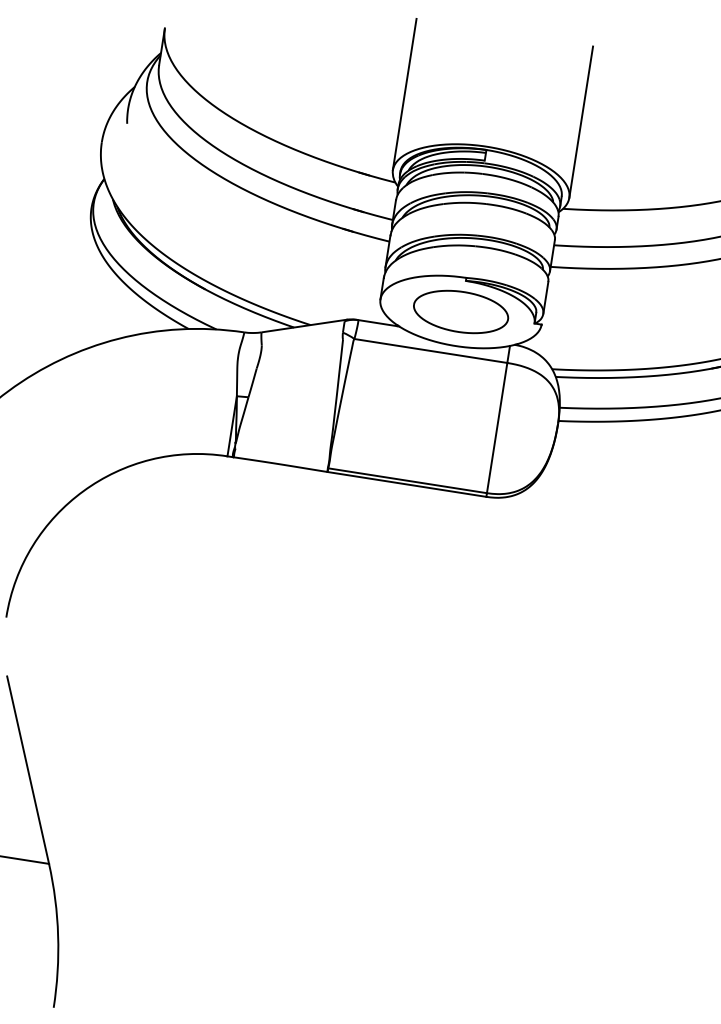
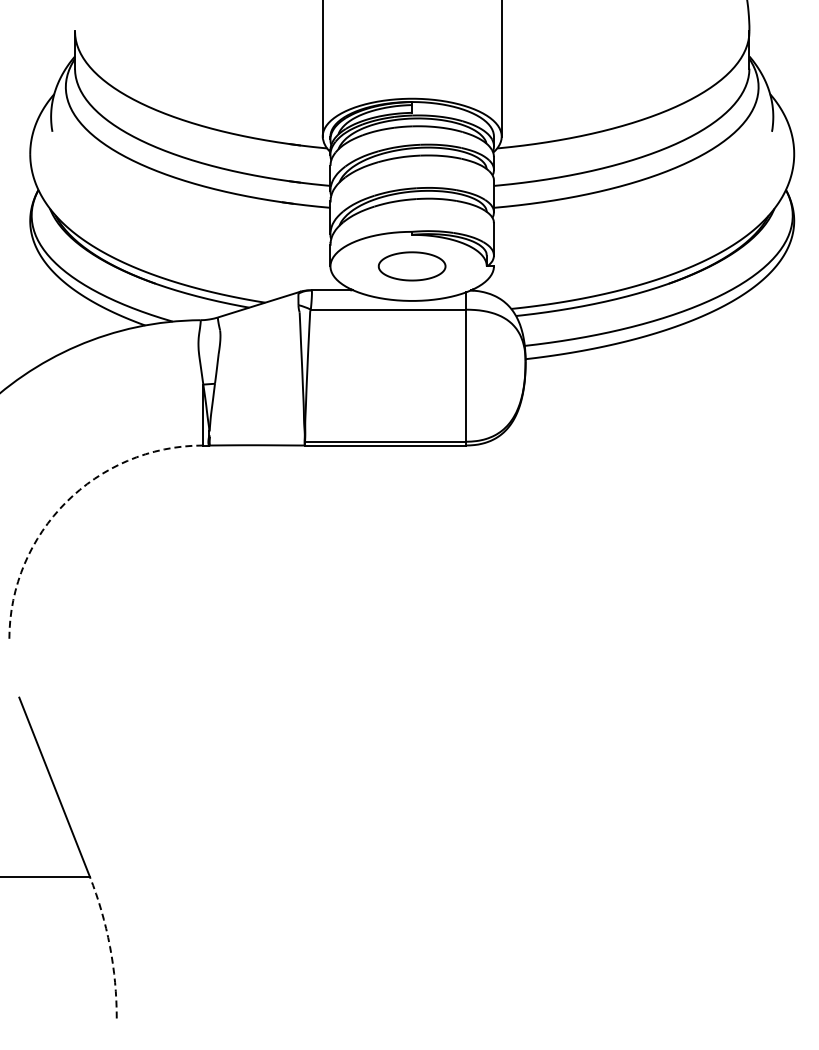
part: (460, 311) -> (411, 266), size x0.7
arc: (83, 491) -> (66, 502), solid -> dashed
arc: (57, 935) -> (109, 946), solid -> dashed

